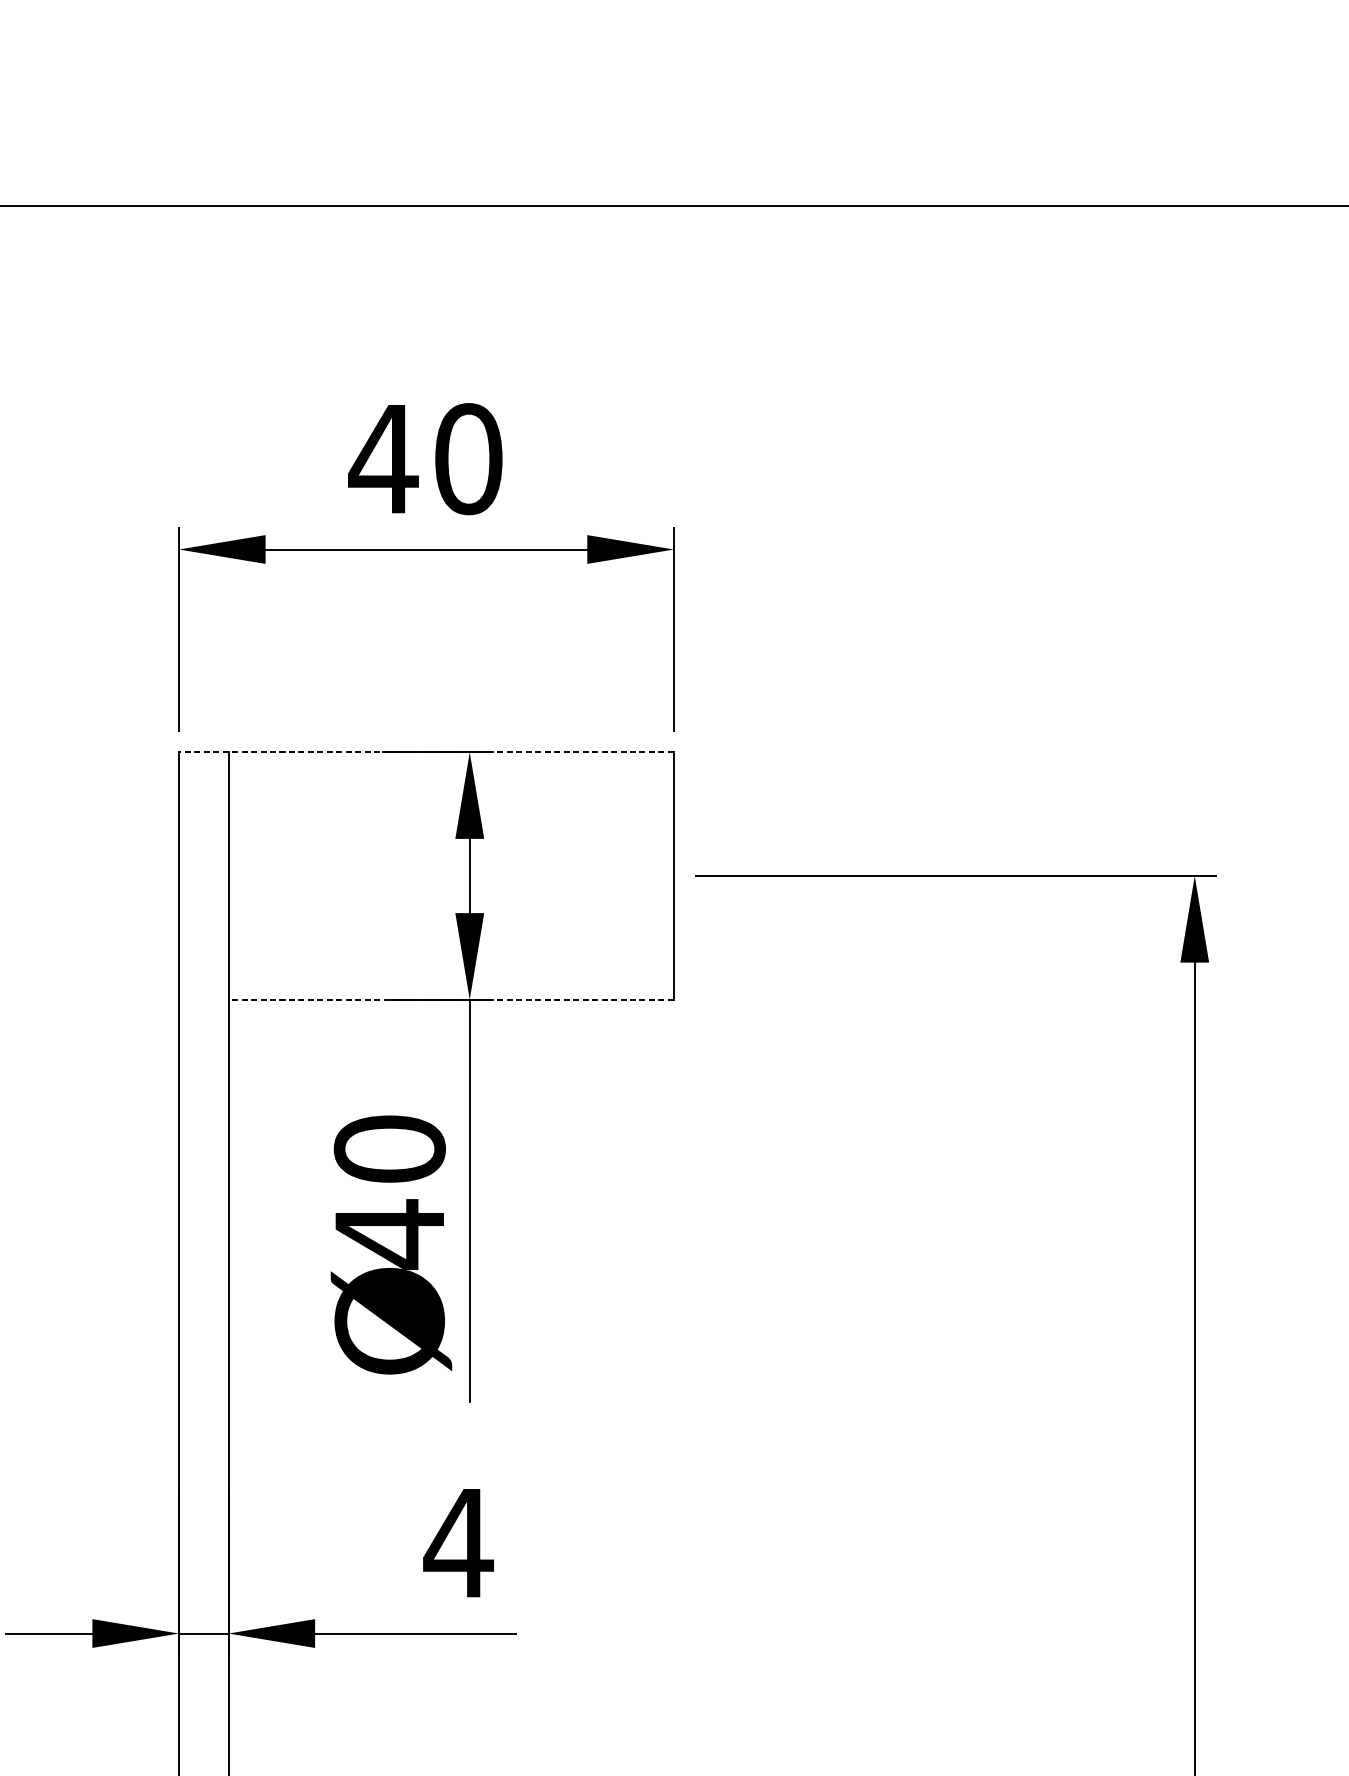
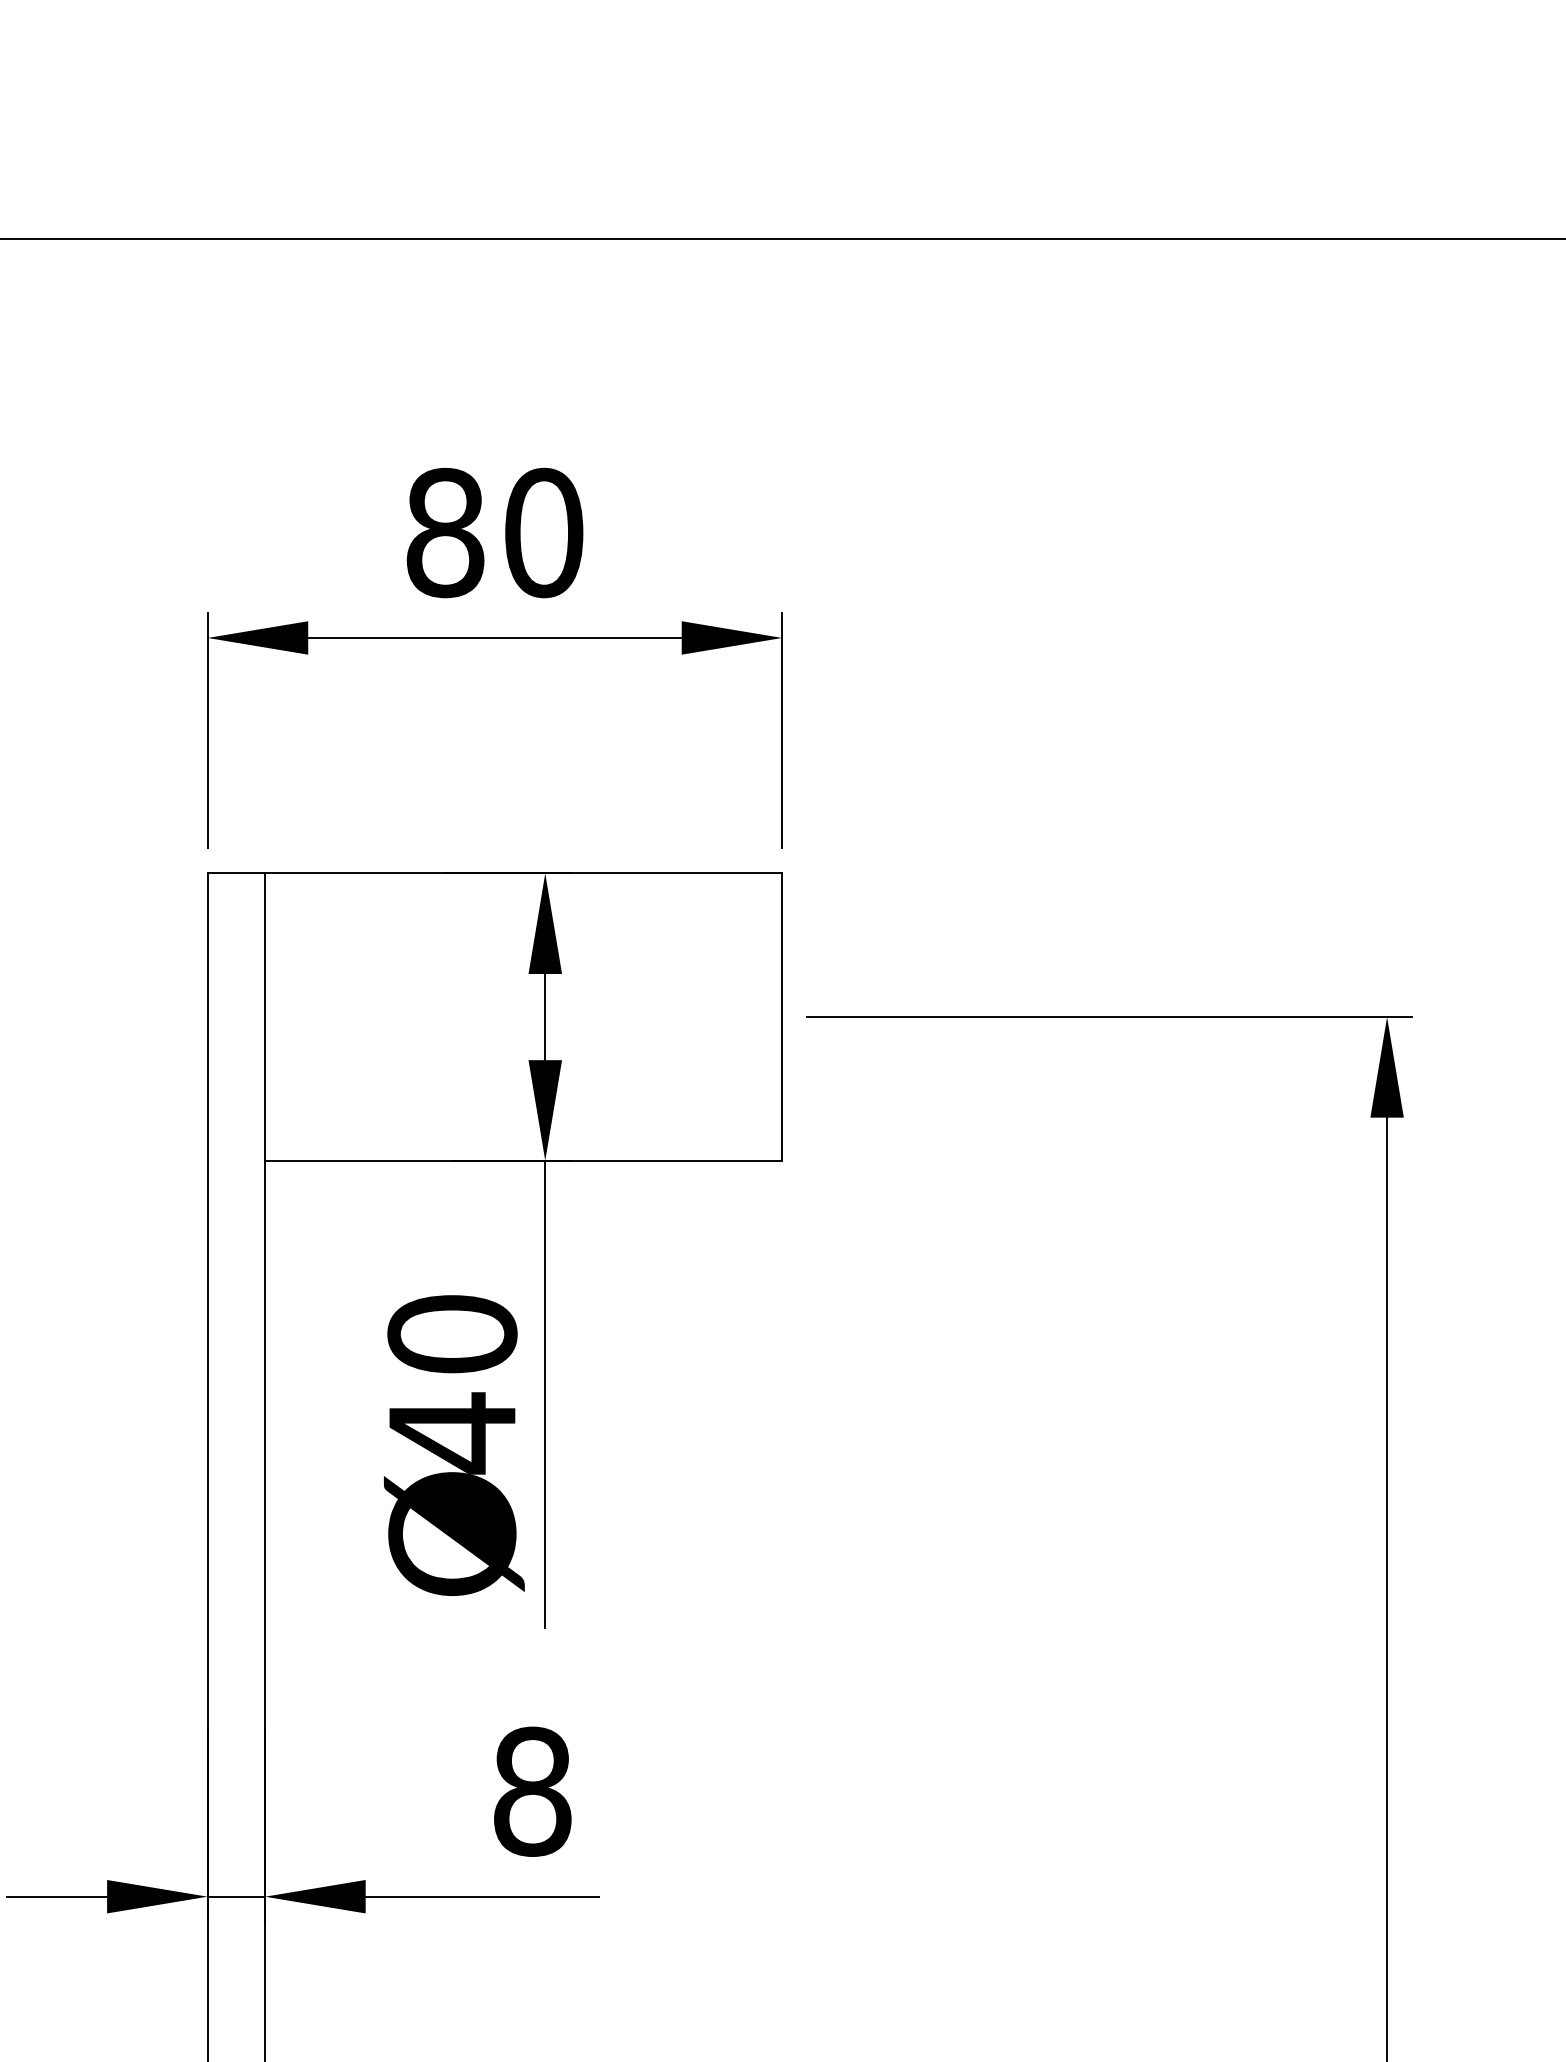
text: (382, 458) -> (444, 532), 40 -> 80
line: (426, 752) -> (494, 873), dashed -> solid
line: (451, 999) -> (523, 1160), dashed -> solid
text: (458, 1542) -> (532, 1791), 4 -> 8

